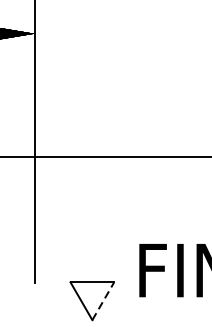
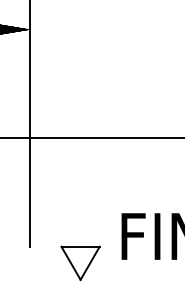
line: (103, 300) -> (90, 262), dashed -> solid

